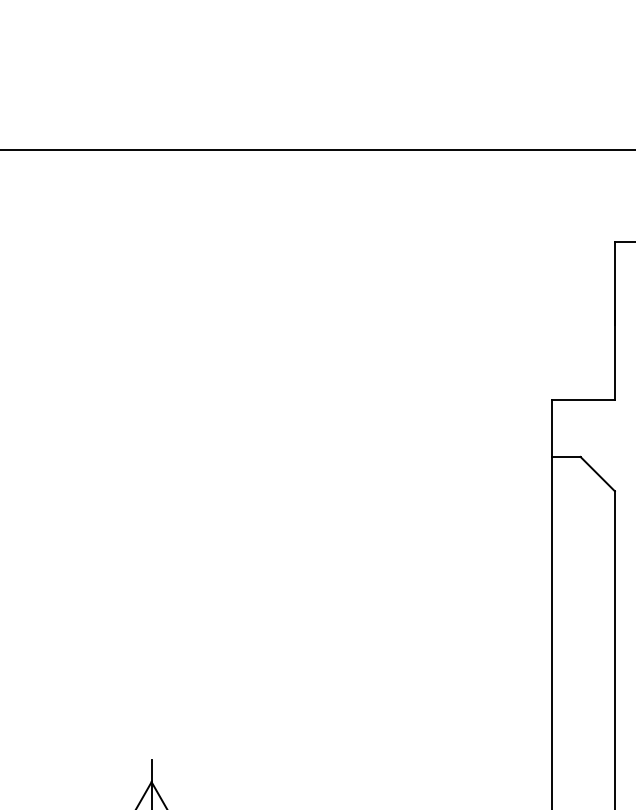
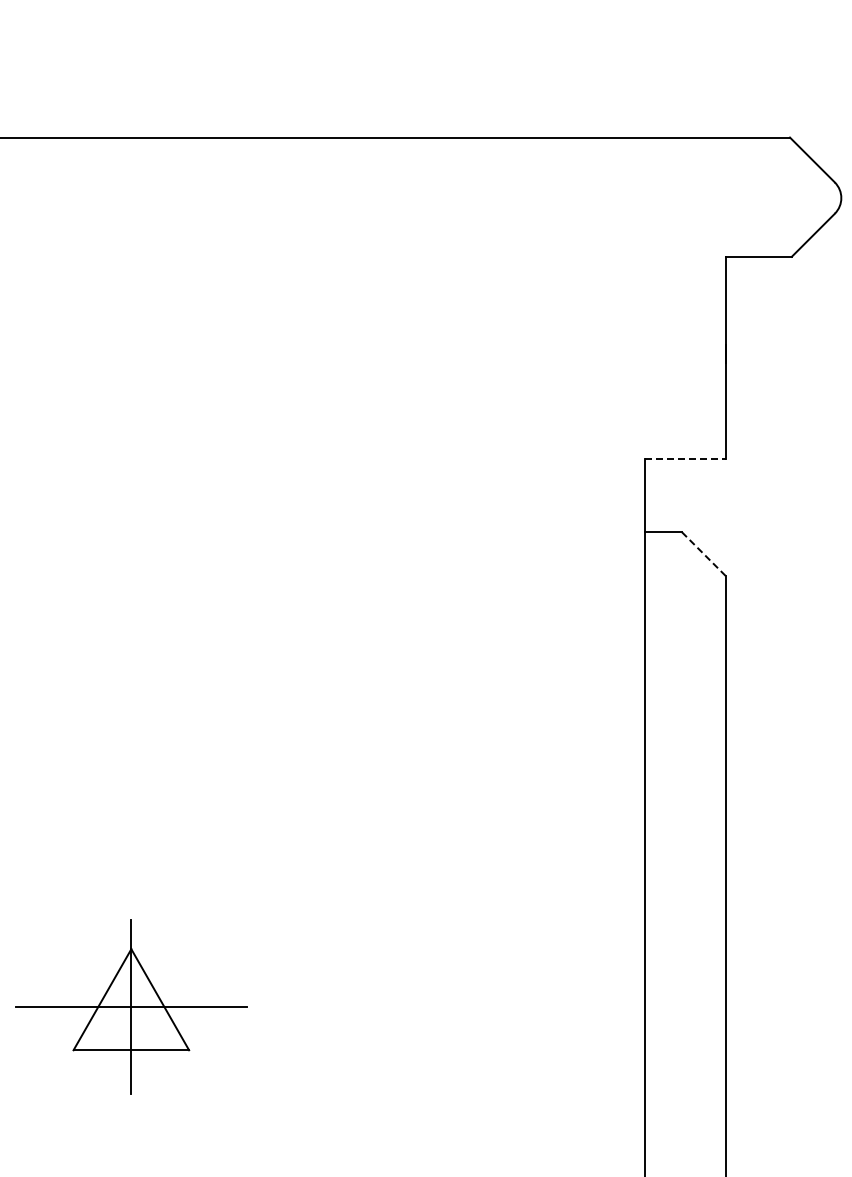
line: (583, 399) -> (685, 458), solid -> dashed
line: (597, 473) -> (703, 553), solid -> dashed

